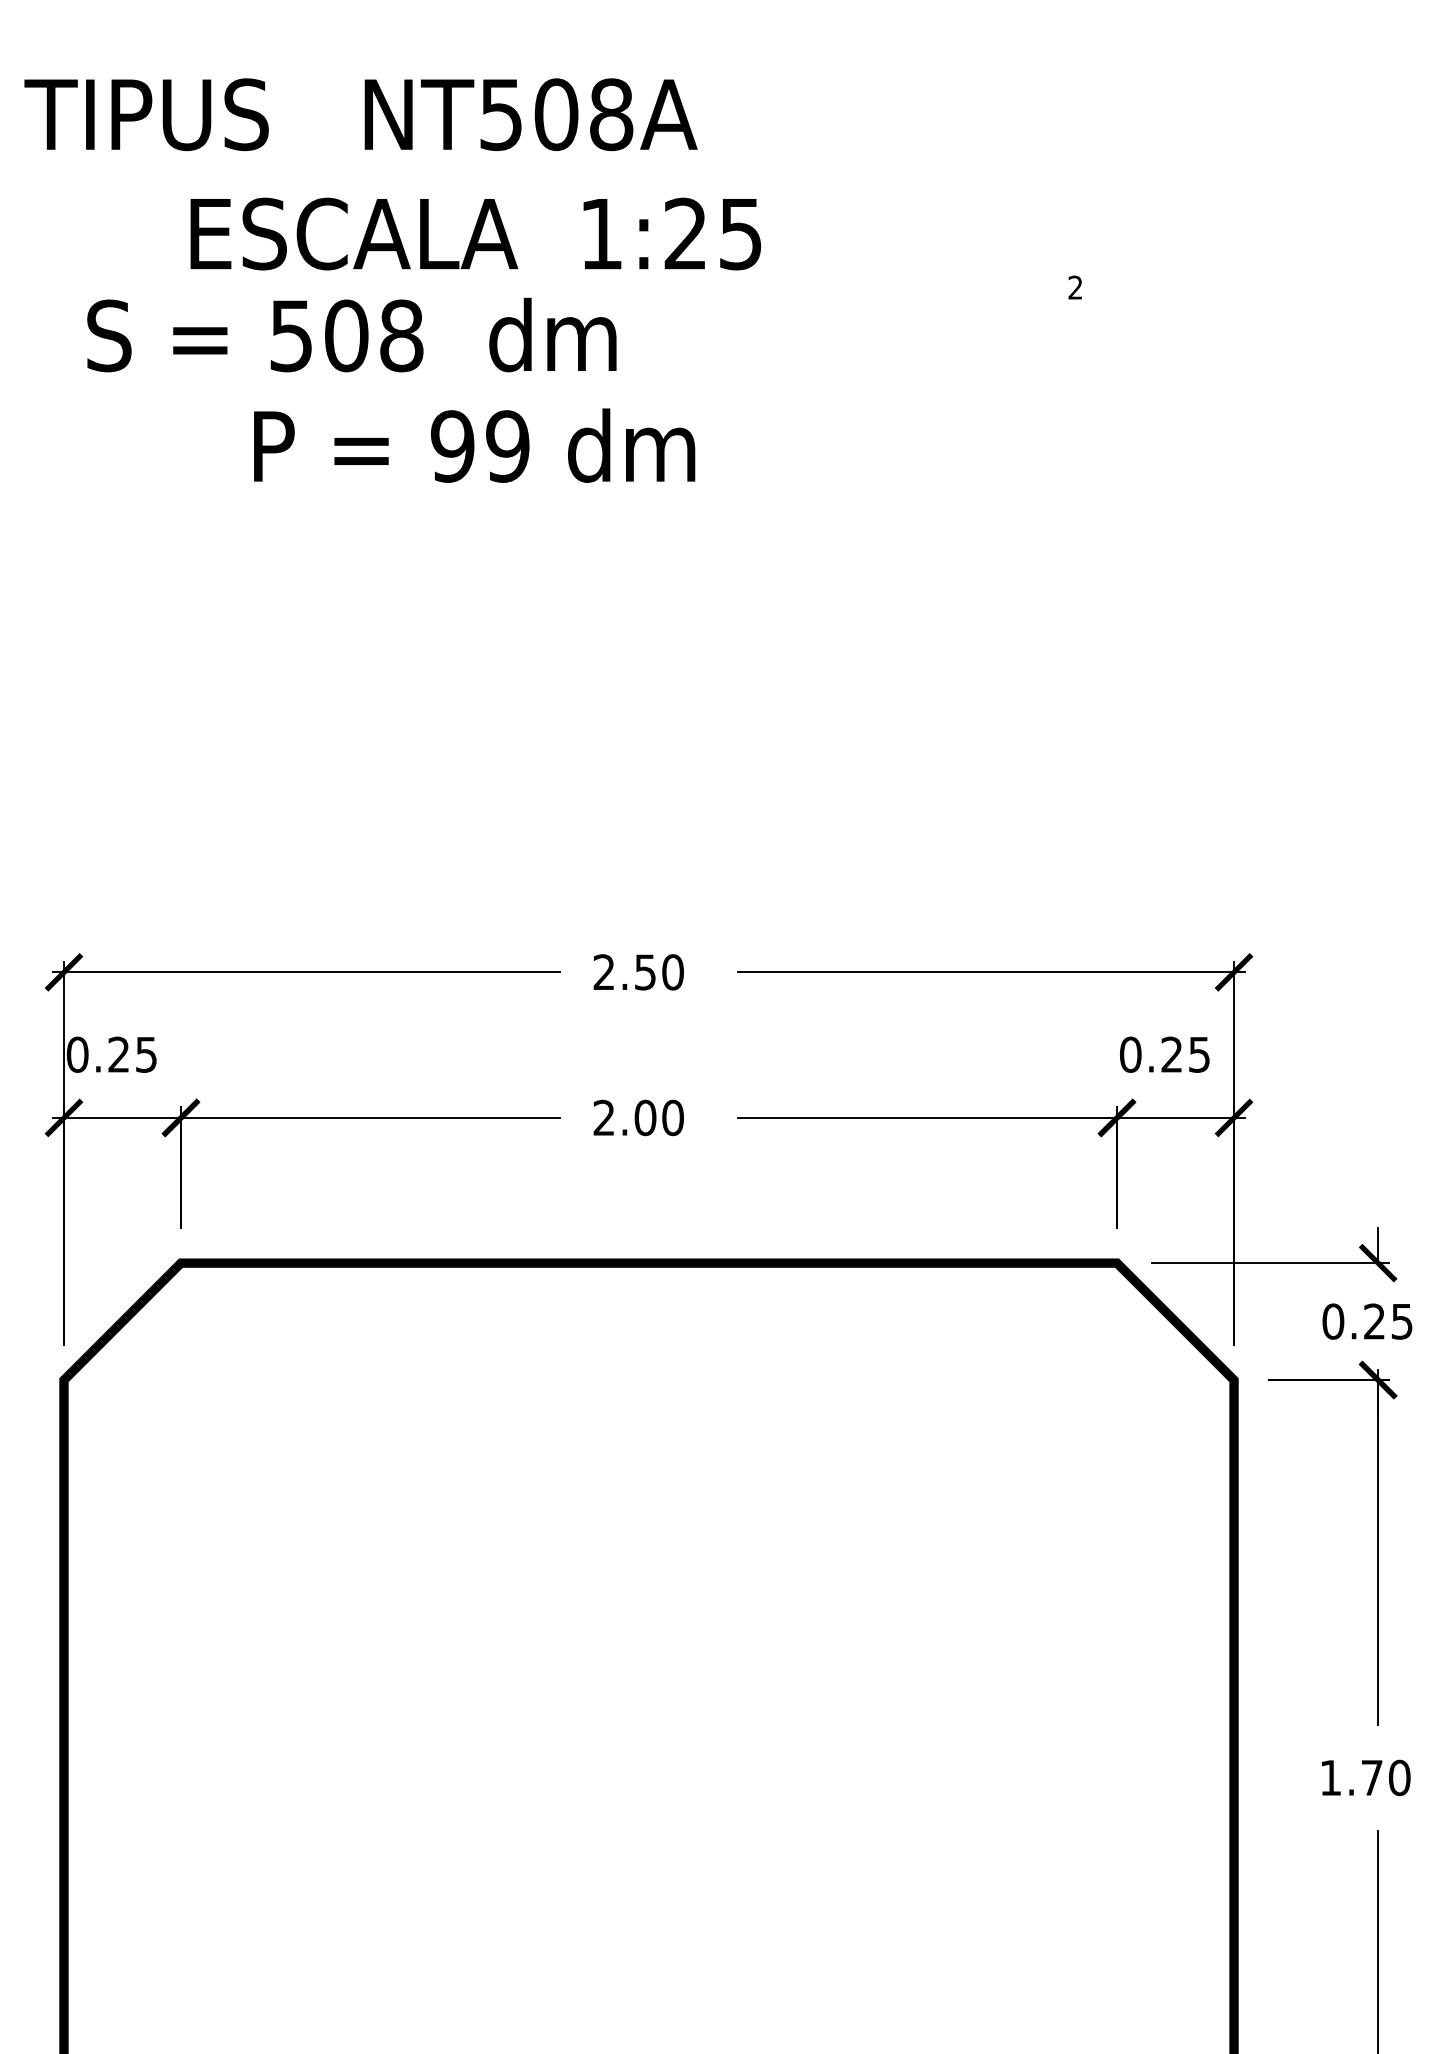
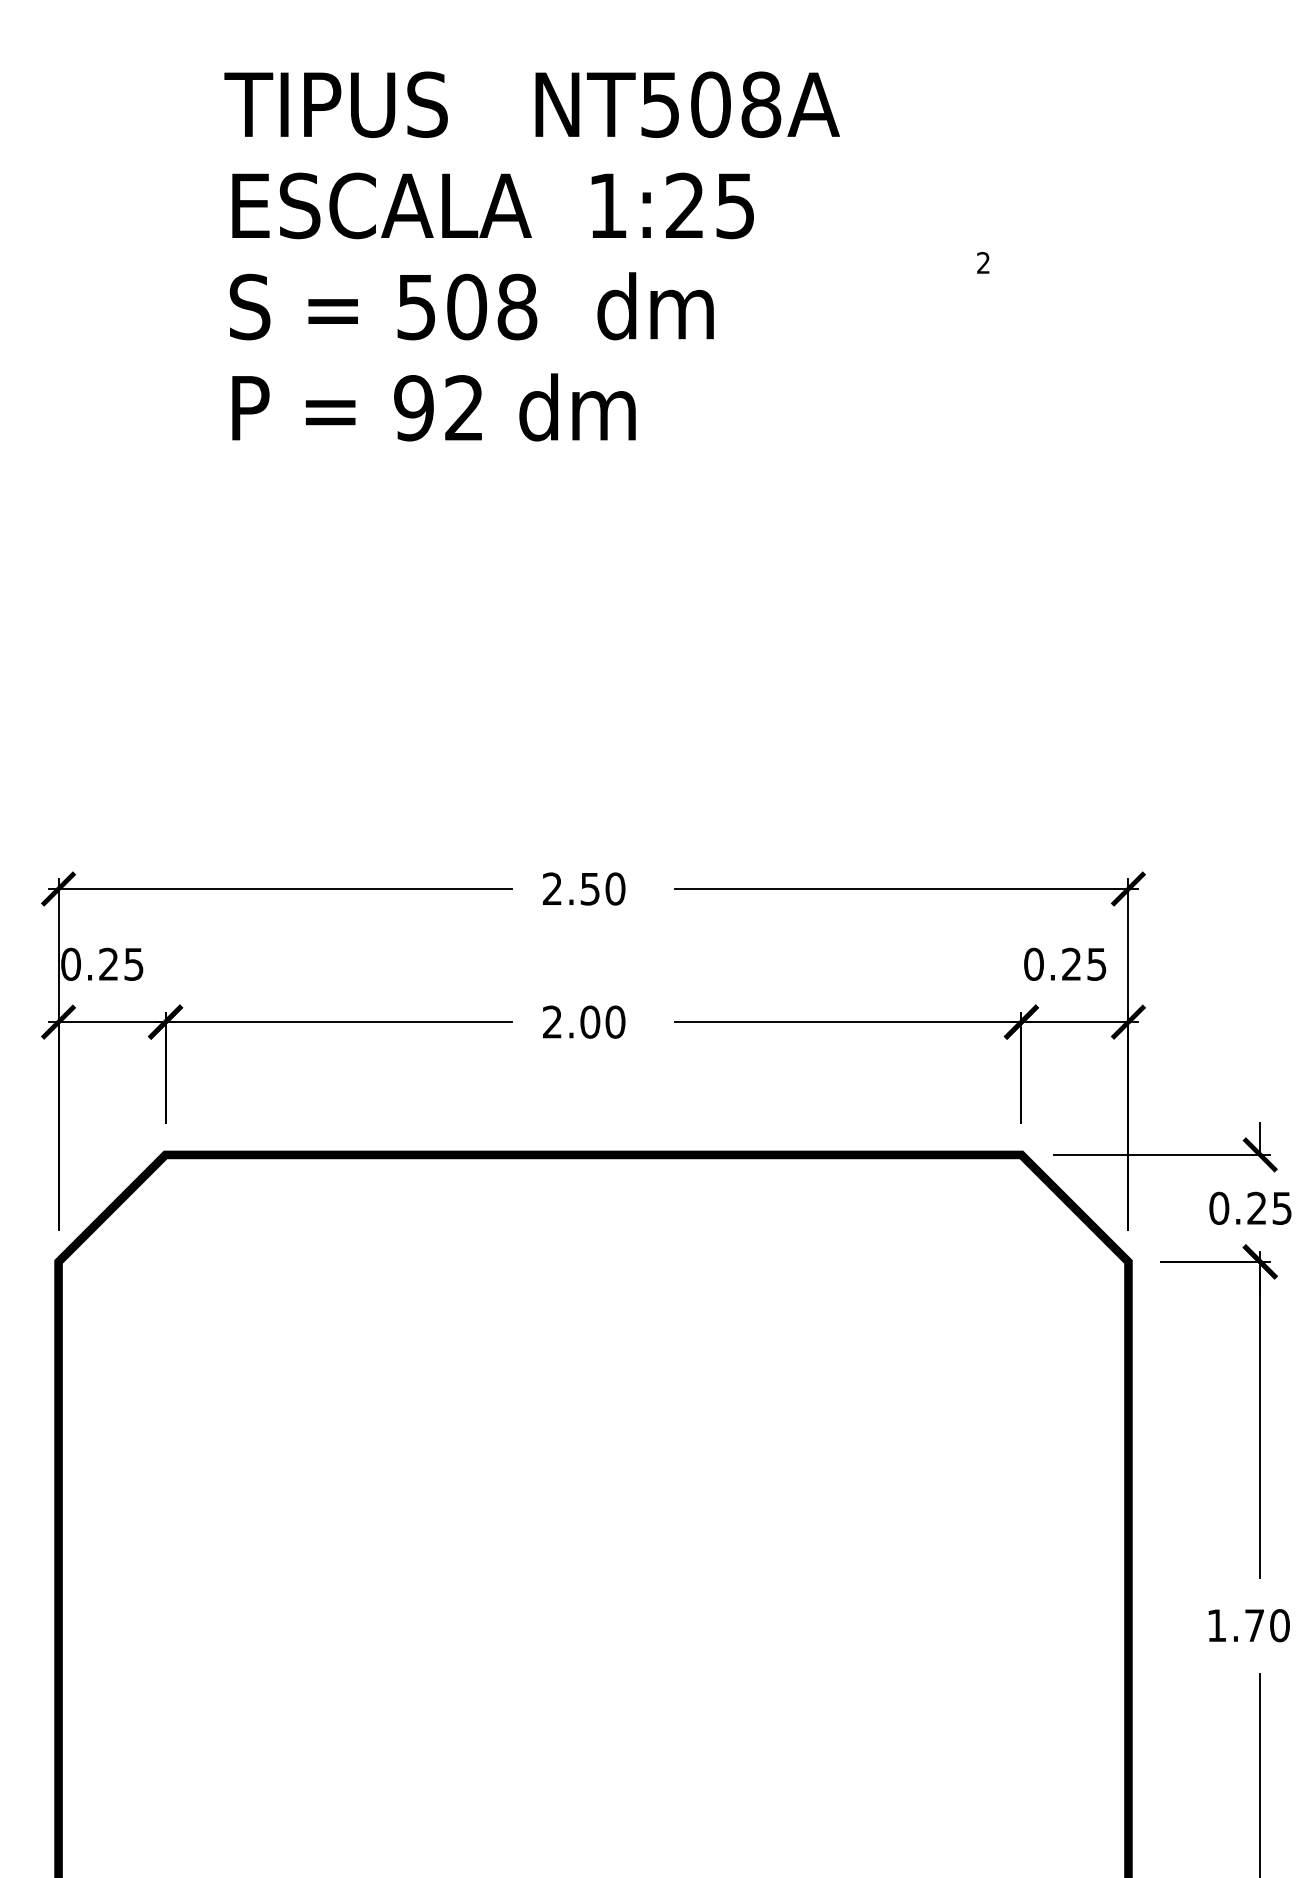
text: (360, 114) -> (531, 104), moved
text: (475, 233) -> (492, 205), moved
text: (351, 335) -> (471, 306), moved
text: (507, 446) -> (464, 408), 99 -> 92

